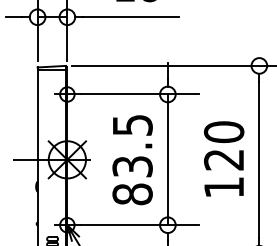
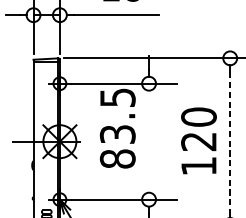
line: (167, 159) -> (148, 141), removed
text: (132, 160) -> (117, 128), moved
line: (259, 160) -> (230, 142), solid -> dashed

